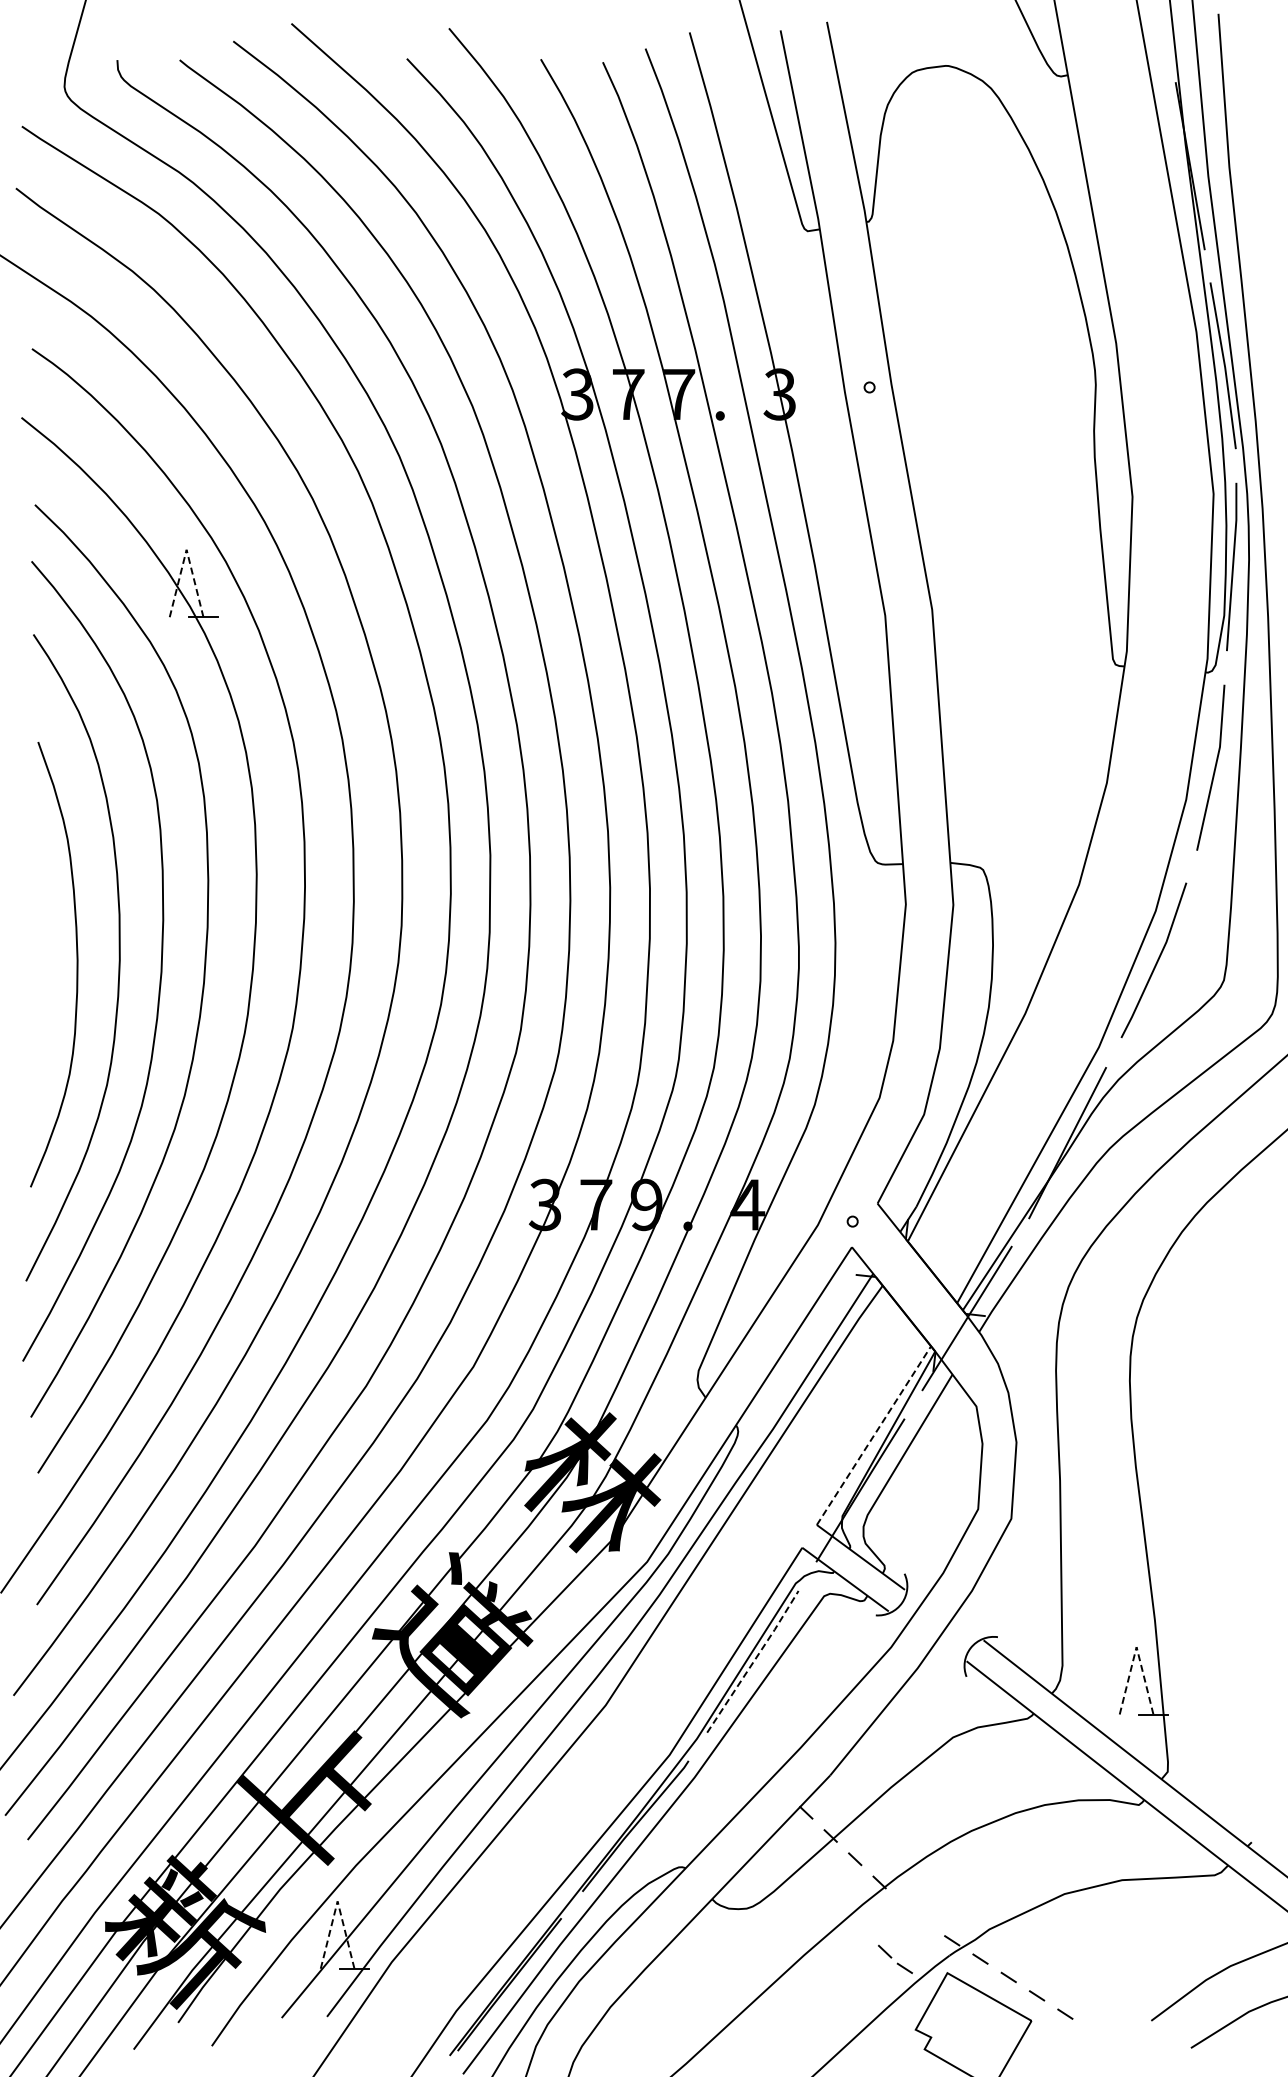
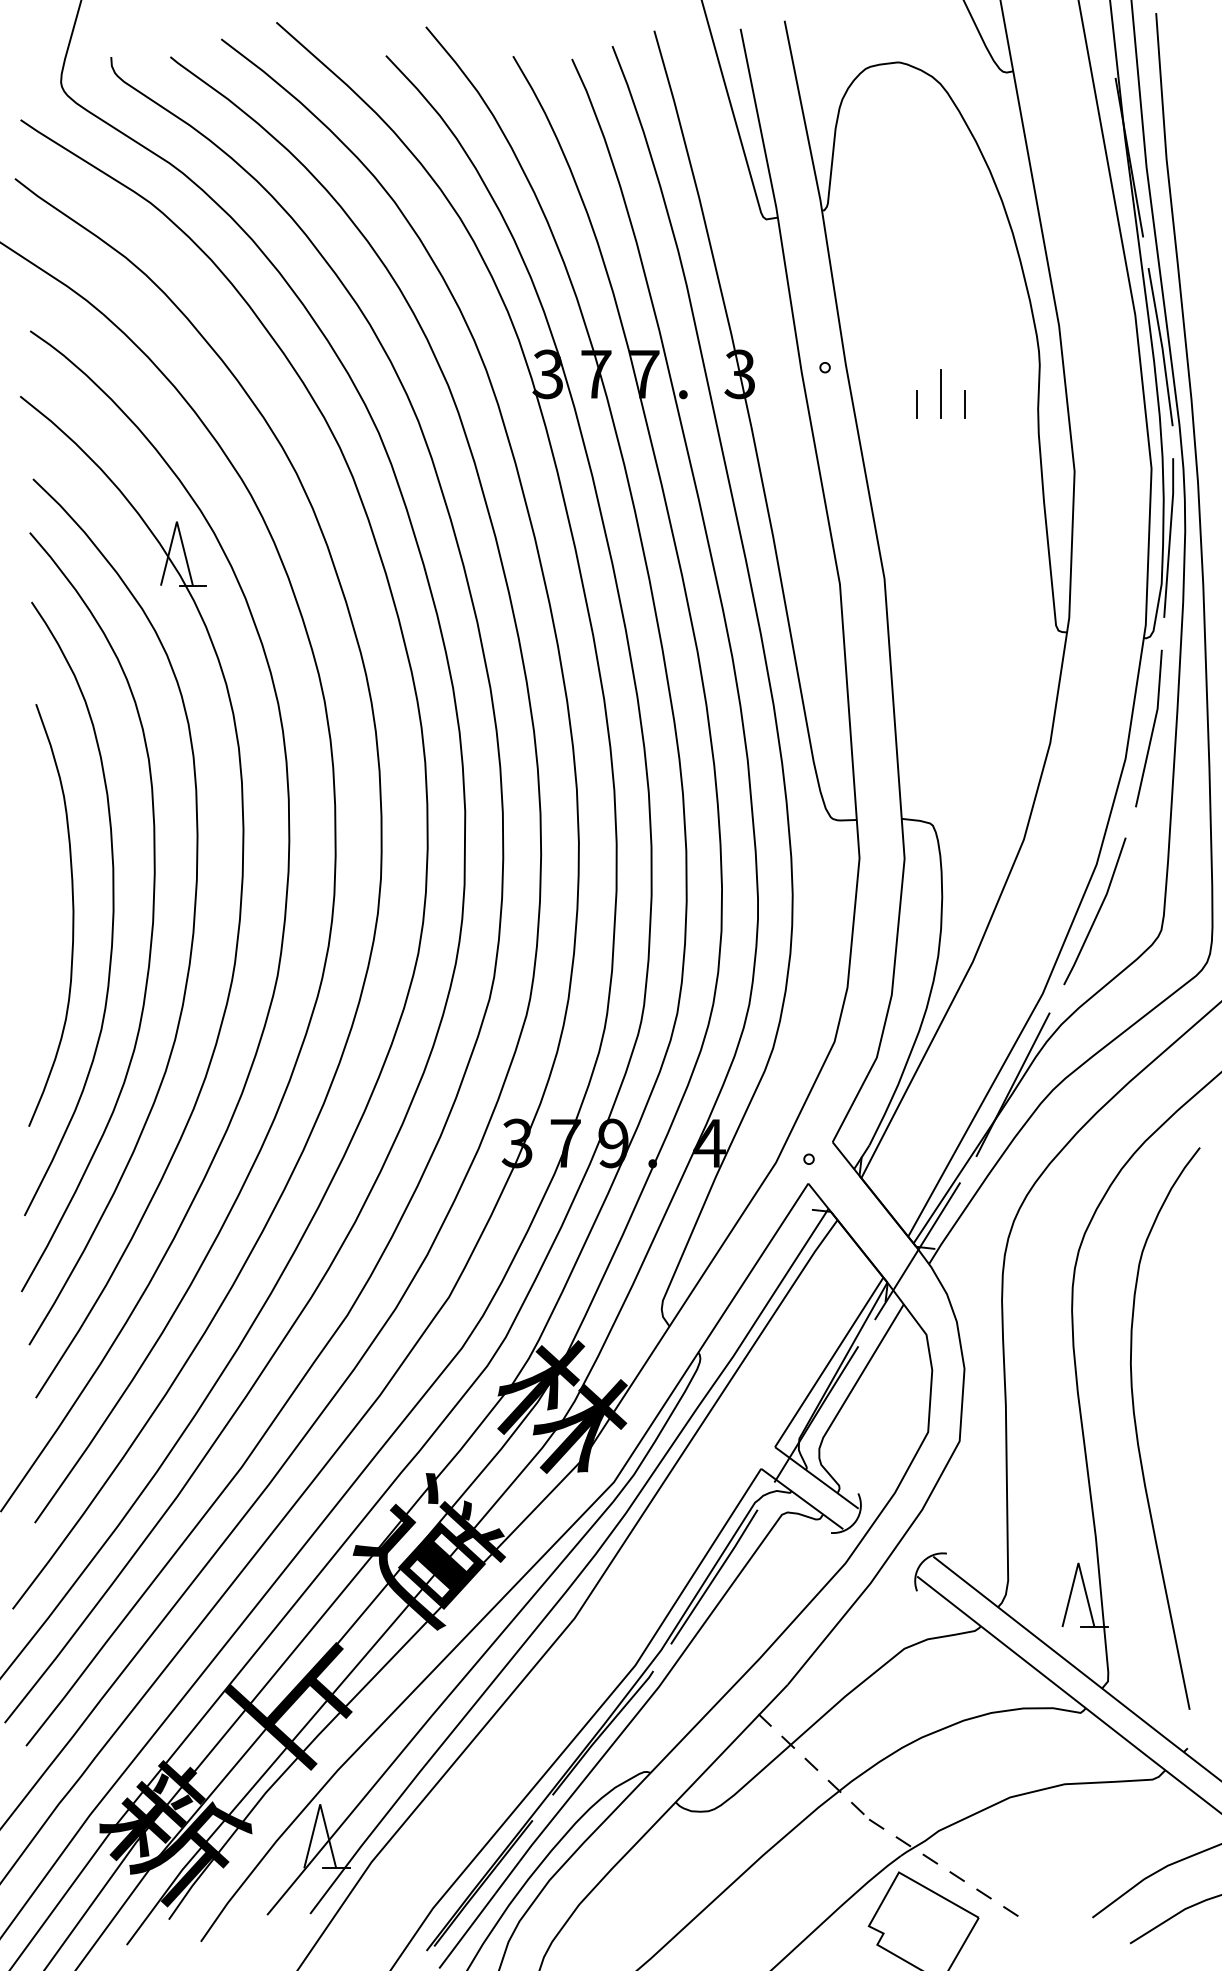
line: (991, 414) -> (940, 393), added
line: (966, 425) -> (917, 403), added
line: (1016, 425) -> (964, 403), added
line: (186, 549) -> (176, 521), dashed -> solid
line: (874, 1435) -> (829, 1362), dashed -> solid
curve: (1198, 1505) -> (1137, 1428), added
line: (1136, 1647) -> (1078, 1563), dashed -> solid
line: (754, 1661) -> (715, 1576), dashed -> solid
line: (337, 1901) -> (320, 1804), dashed -> solid
part: (895, 1958) -> (867, 1814), moved

